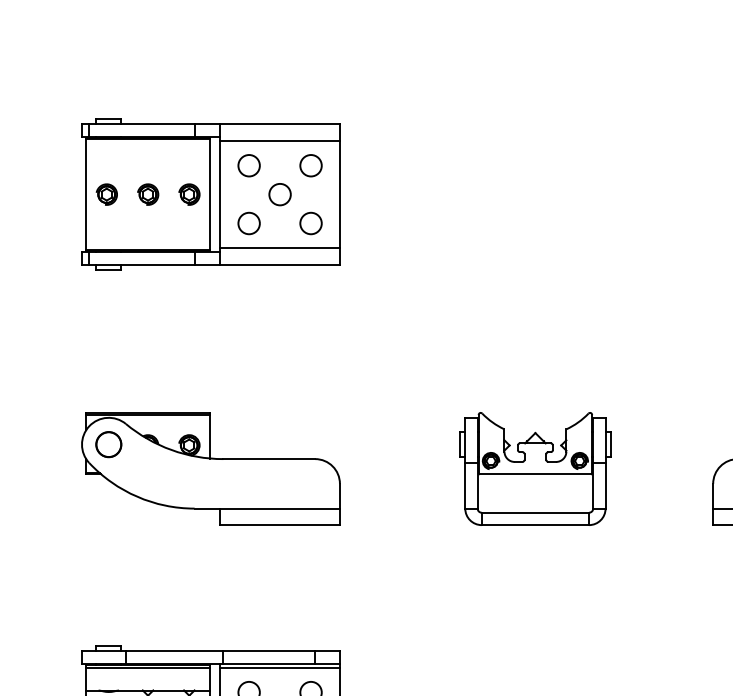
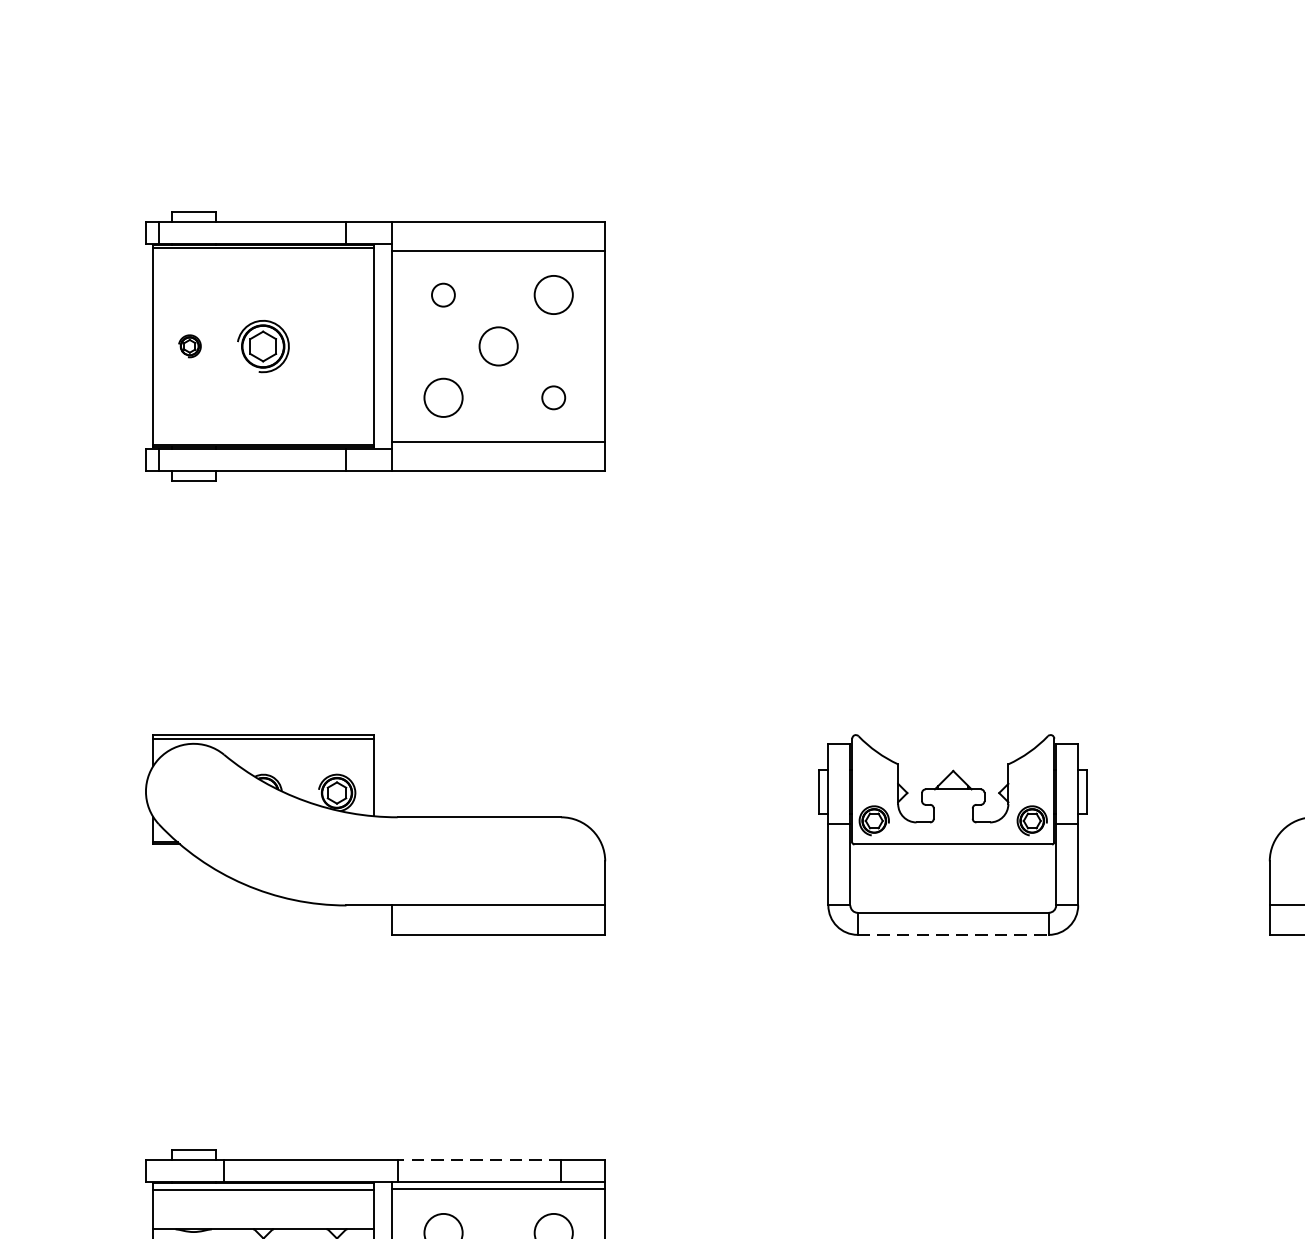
circle: (248, 165) -> (442, 294), size x0.6
part: (106, 194) -> (189, 346), size x0.6
part: (148, 194) -> (264, 346), size x1.4
part: (189, 194) -> (337, 346), removed
circle: (310, 223) -> (552, 397), size x0.6
circle: (108, 444) -> (193, 791), removed
line: (535, 525) -> (953, 935), solid -> dashed
line: (269, 651) -> (479, 1159), solid -> dashed

